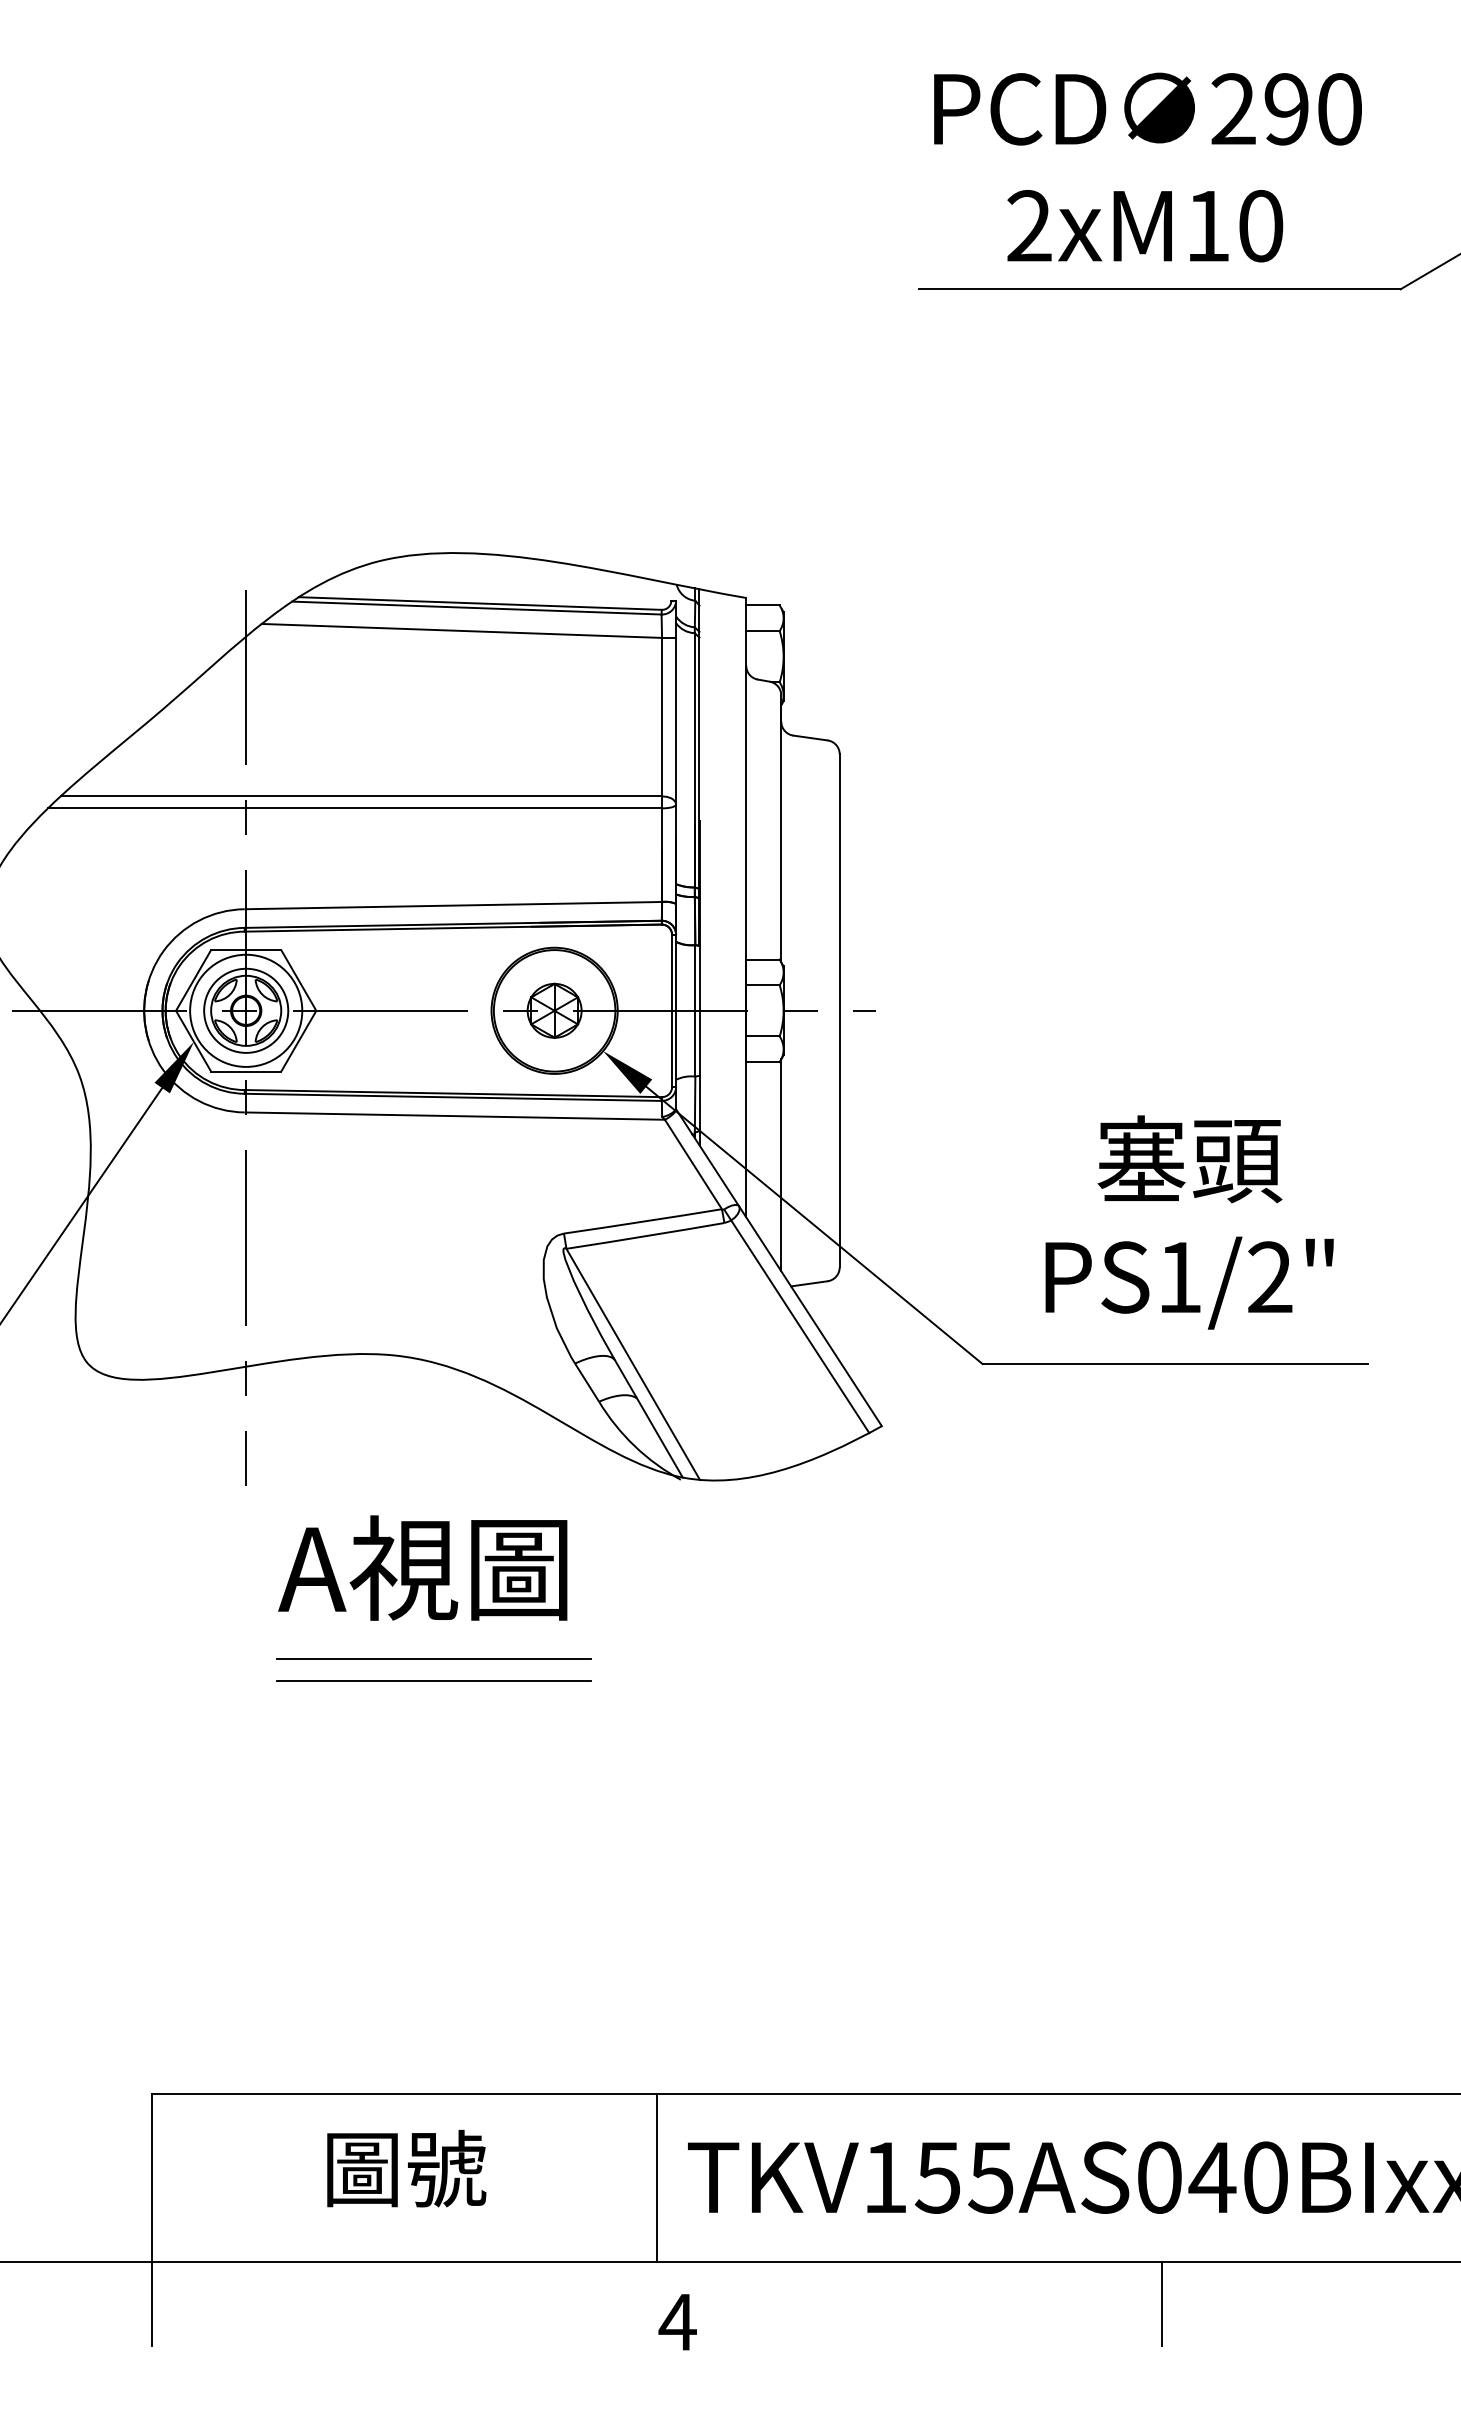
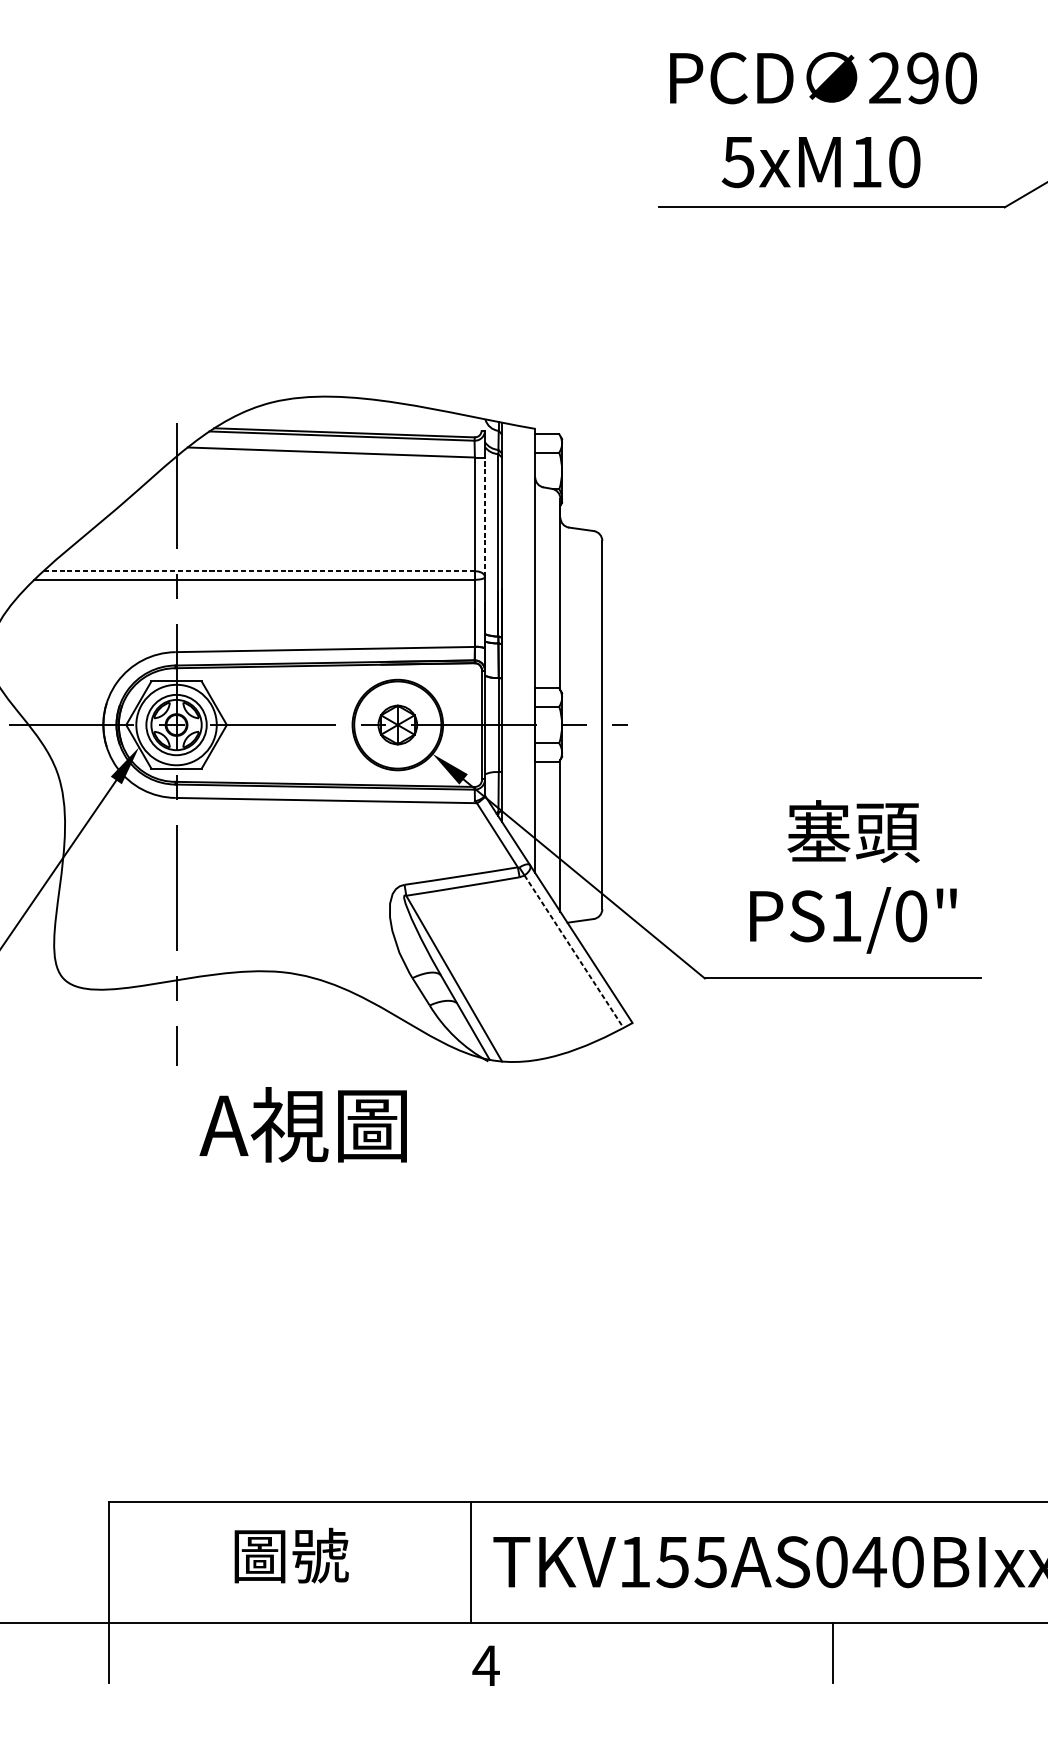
text: (1028, 226) -> (737, 162), 2xM10 -> 5xM10
line: (676, 720) -> (485, 516), solid -> dashed
line: (361, 796) -> (259, 571), solid -> dashed
text: (1270, 1277) -> (911, 916), PS1/2" -> PS1/0"
line: (800, 1326) -> (574, 951), solid -> dashed
line: (434, 1658) -> (311, 1189), removed
line: (434, 1681) -> (311, 1206), removed

